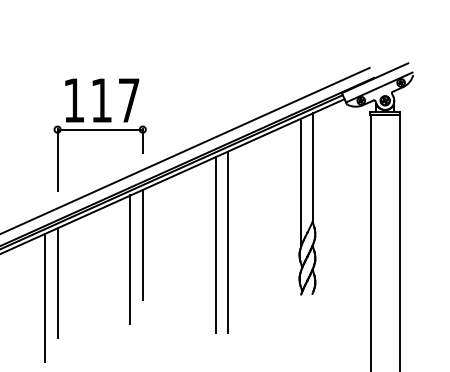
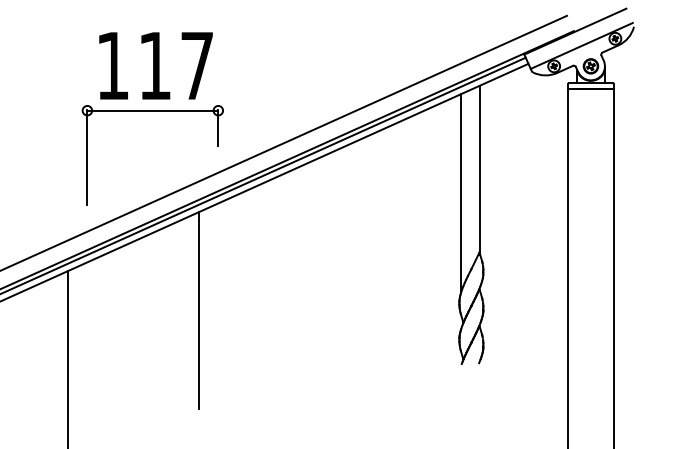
line: (227, 241) -> (348, 282), removed
line: (142, 244) -> (217, 287), removed
line: (215, 244) -> (330, 287), removed
line: (57, 283) -> (87, 347), removed

